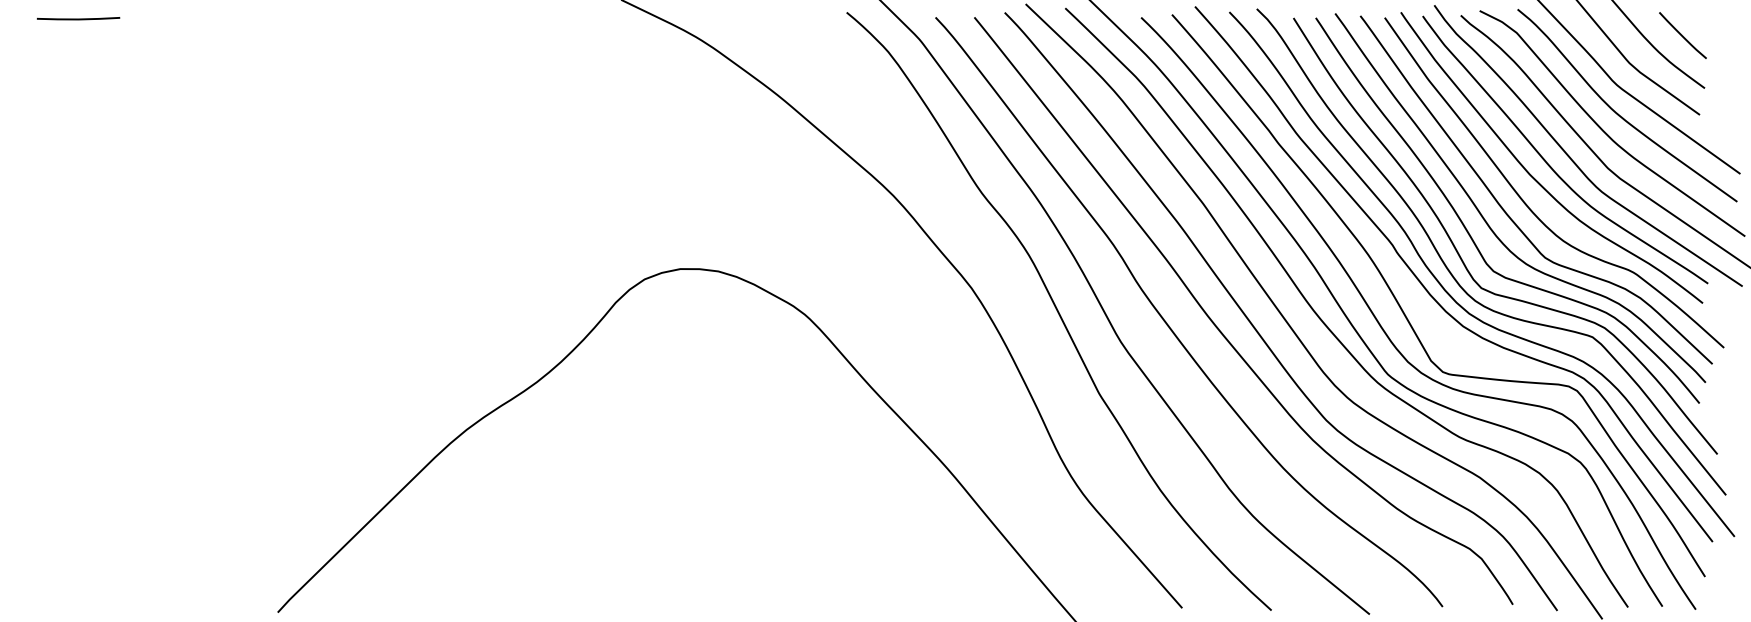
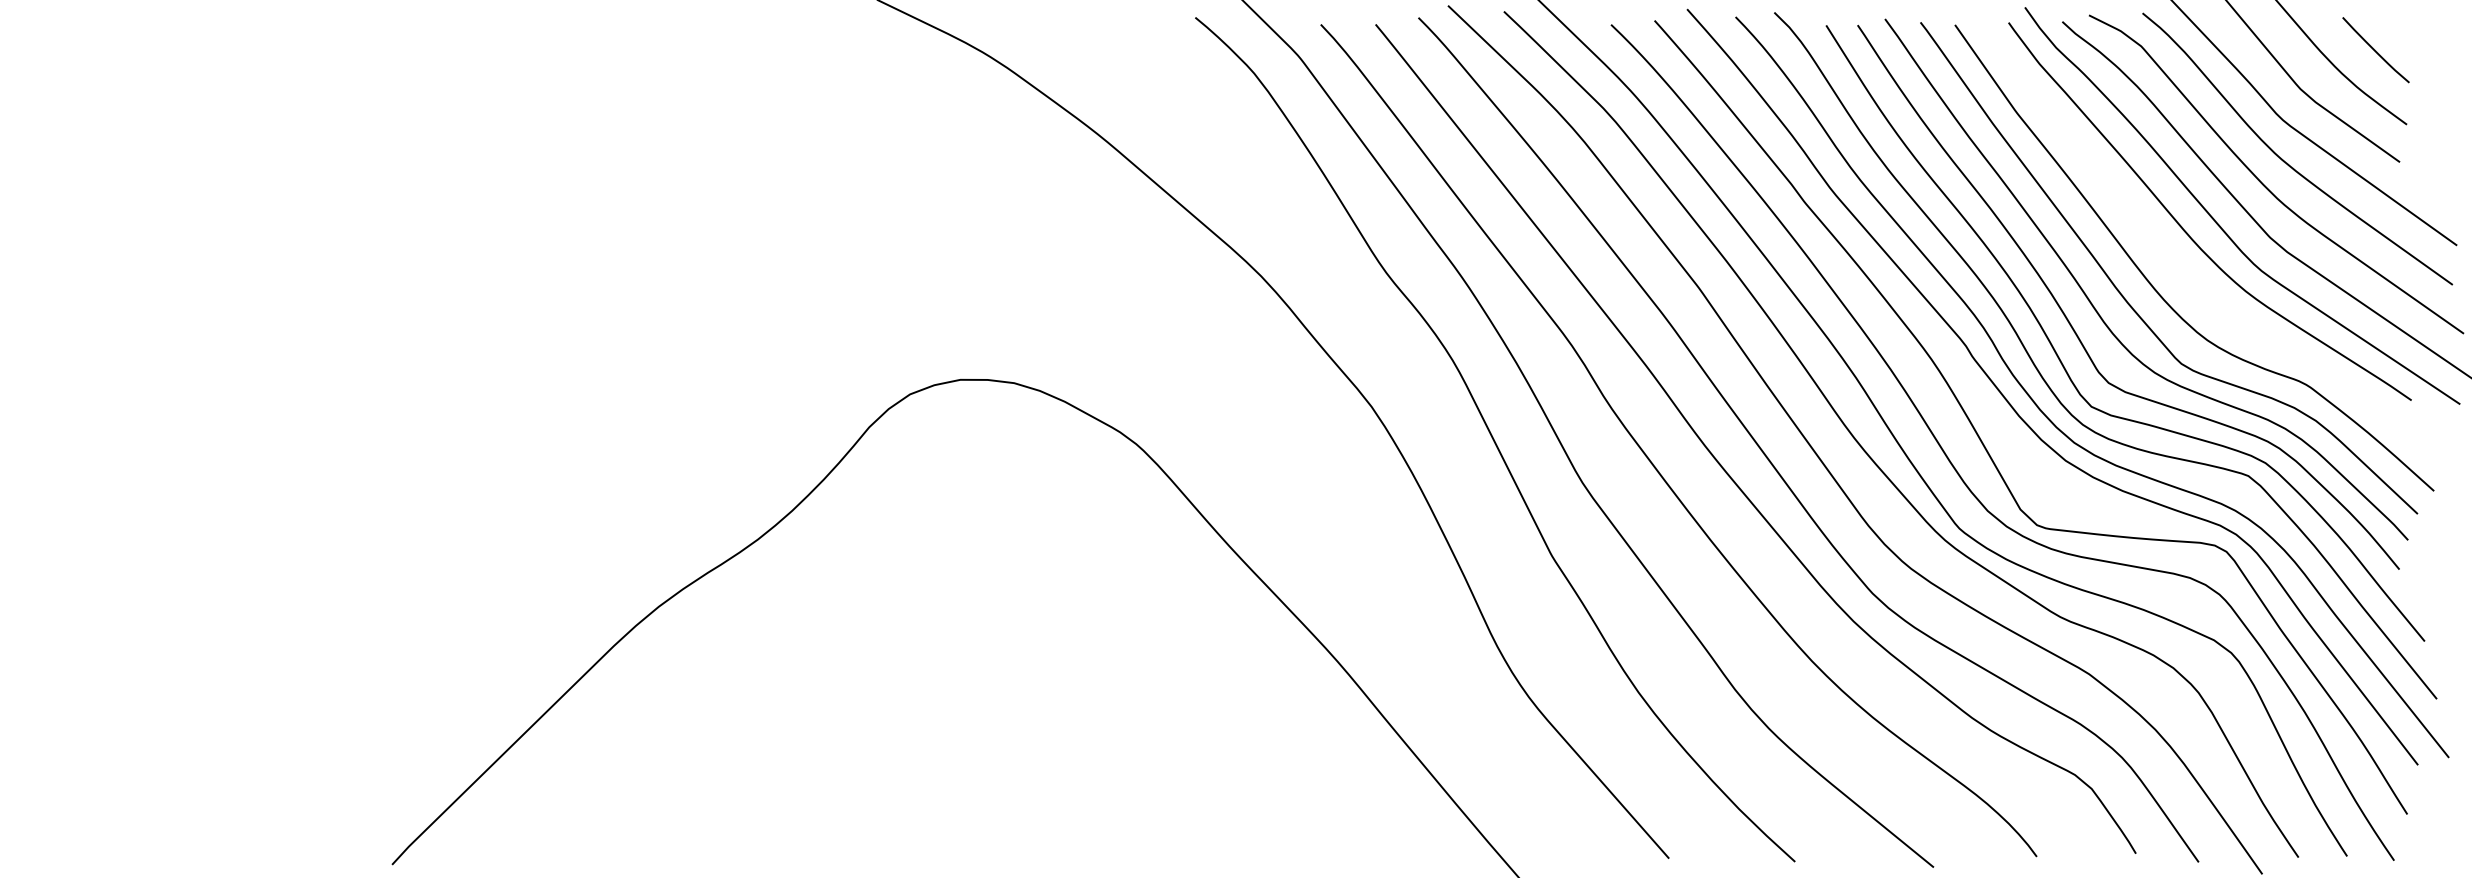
line: (78, 18) -> (110, 26), removed
curve: (1532, 176) -> (2163, 248), removed

